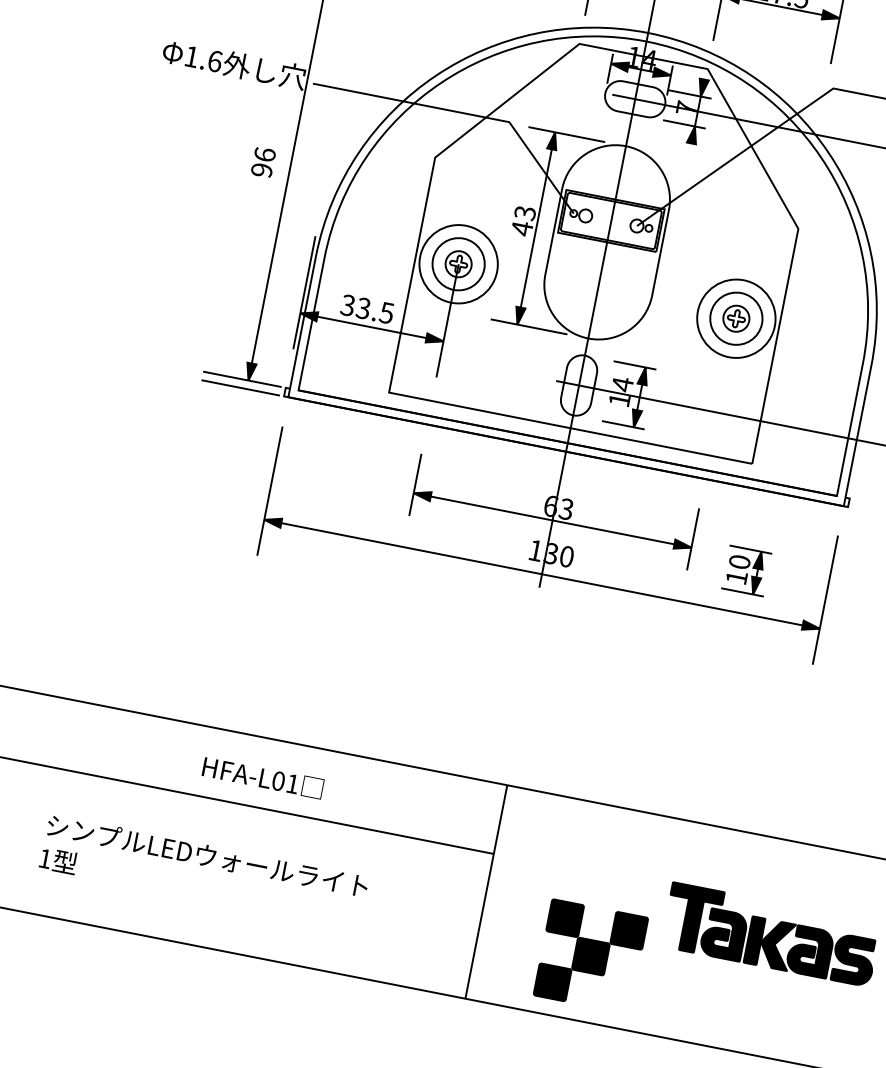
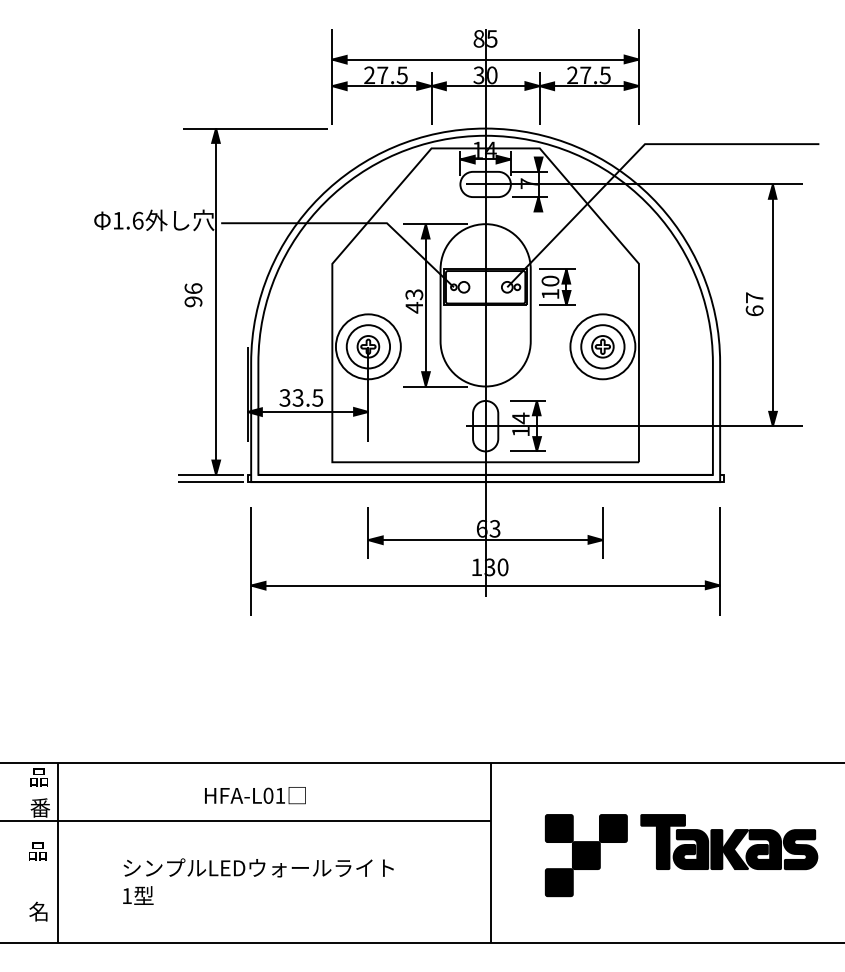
part: (746, 570) -> (557, 286), moved
part: (263, 777) -> (255, 795), moved
part: (589, 956) -> (585, 855), moved

